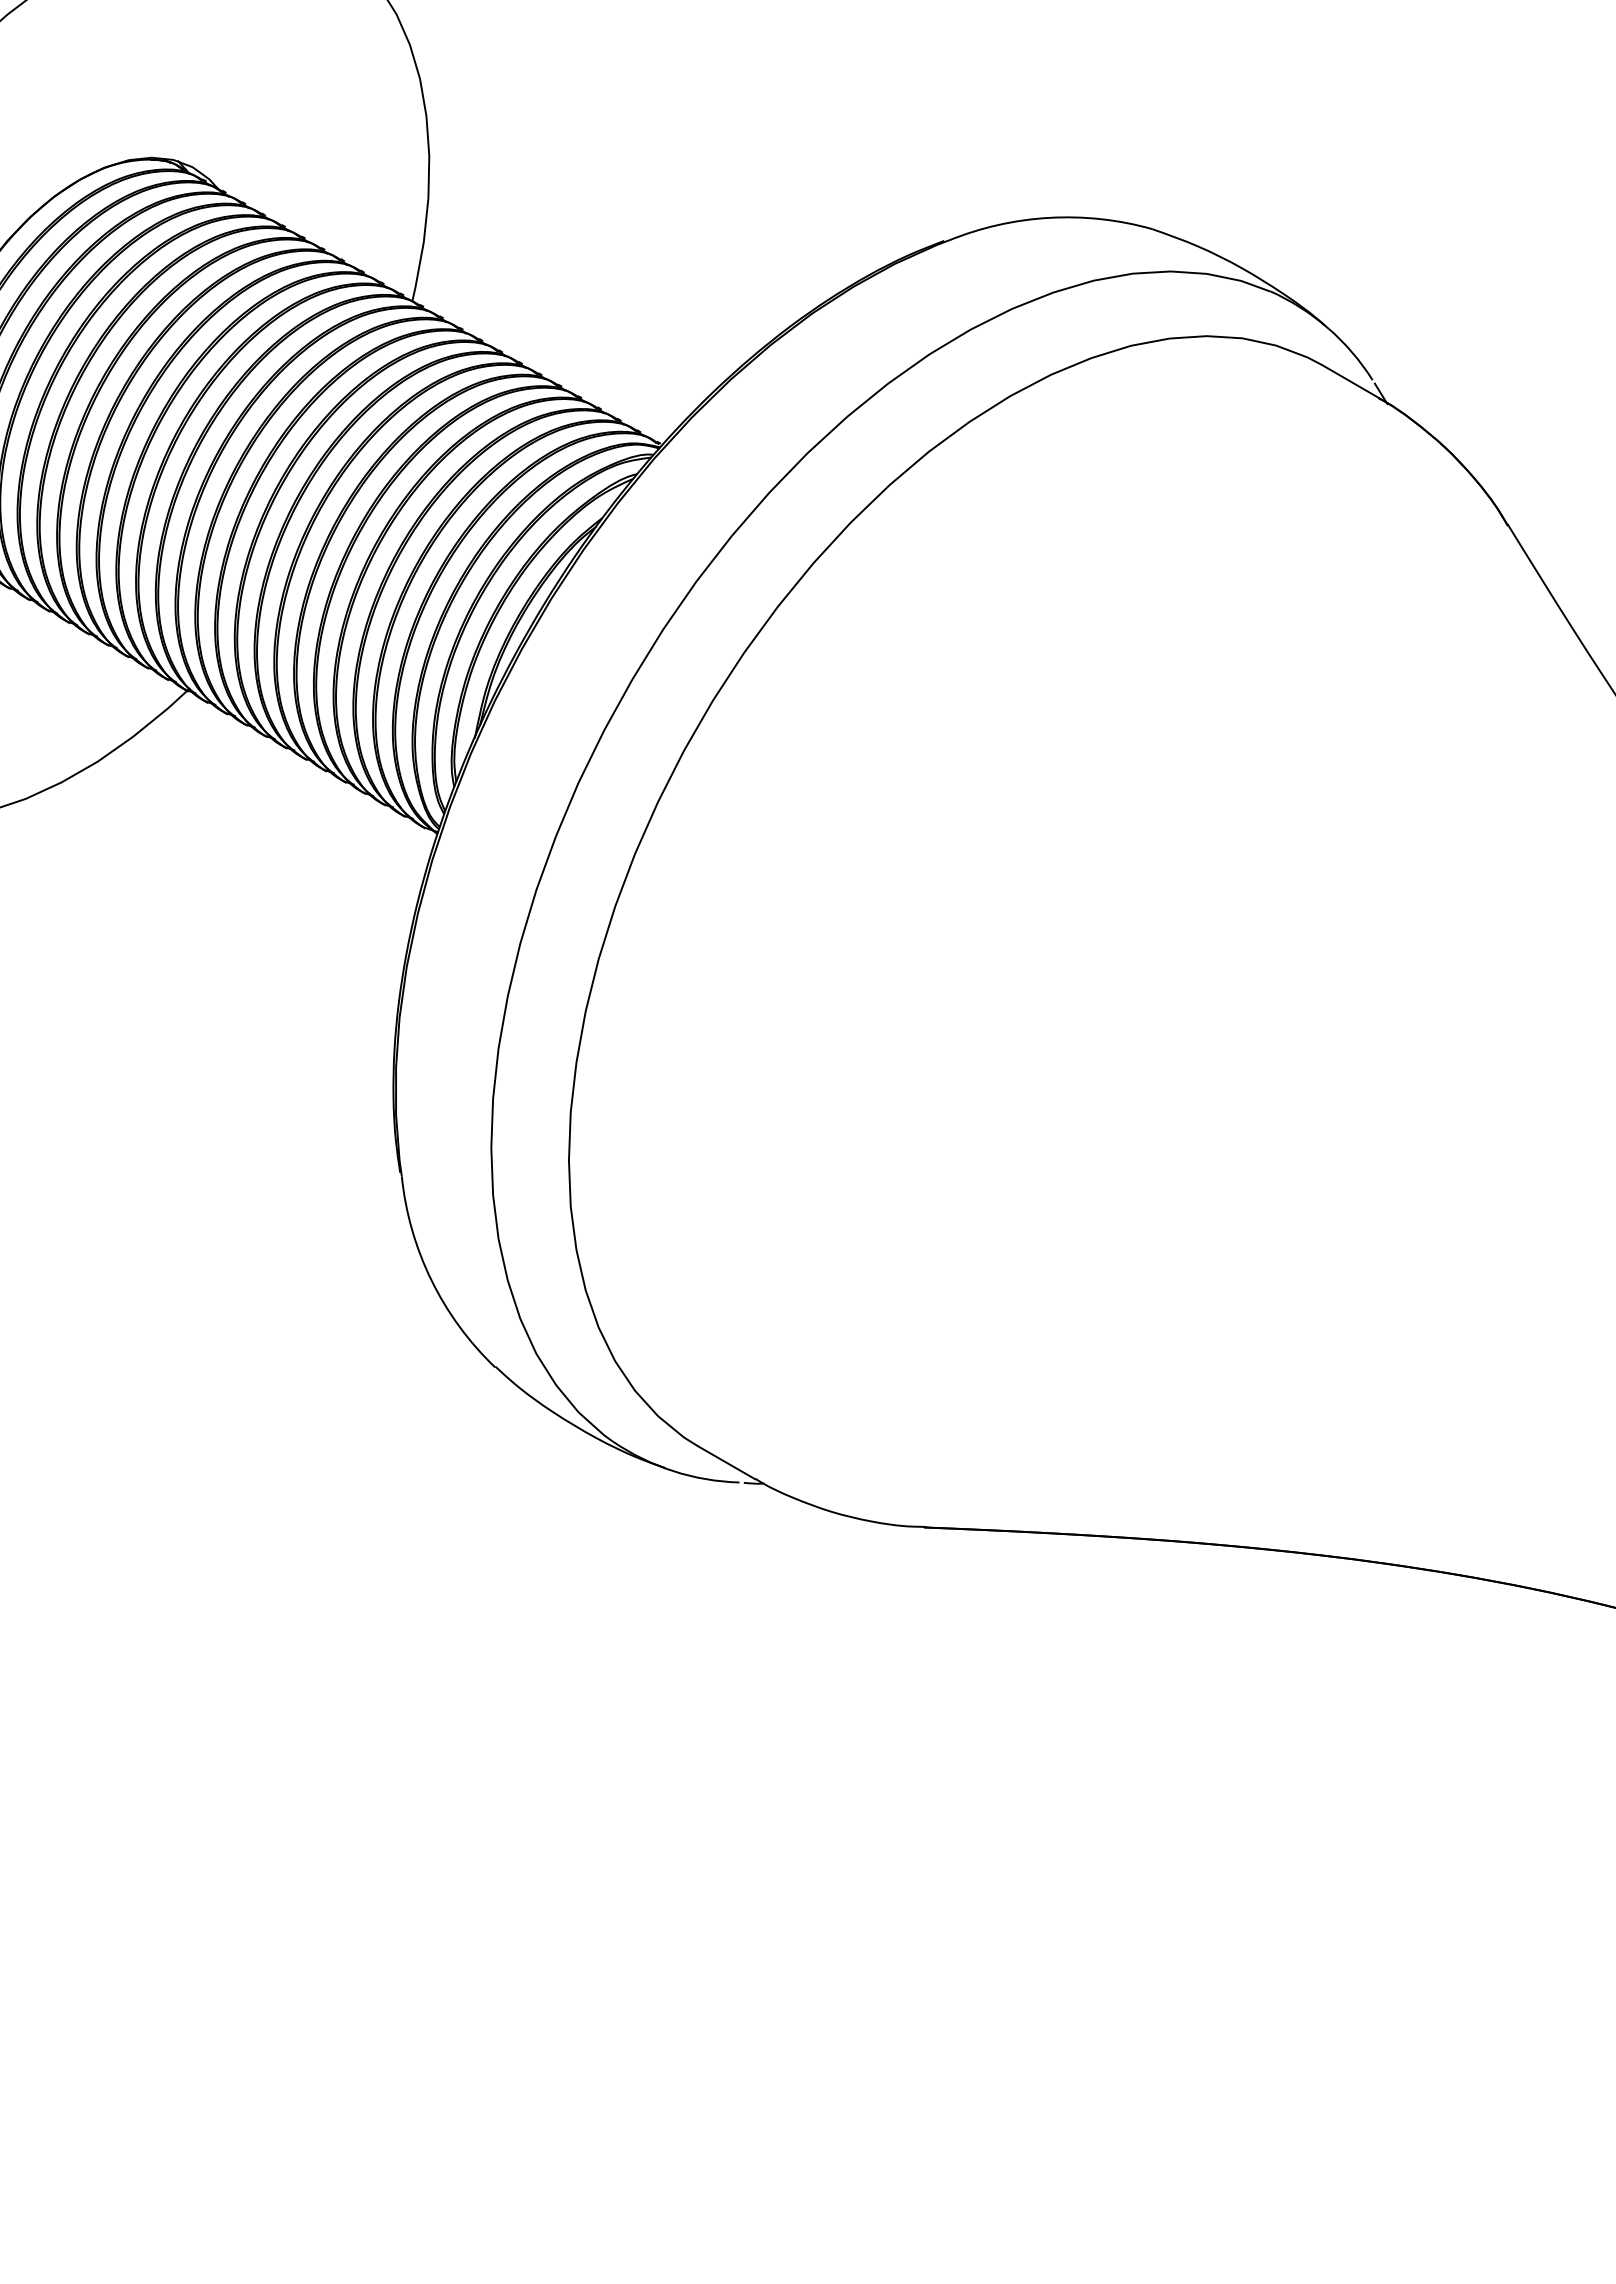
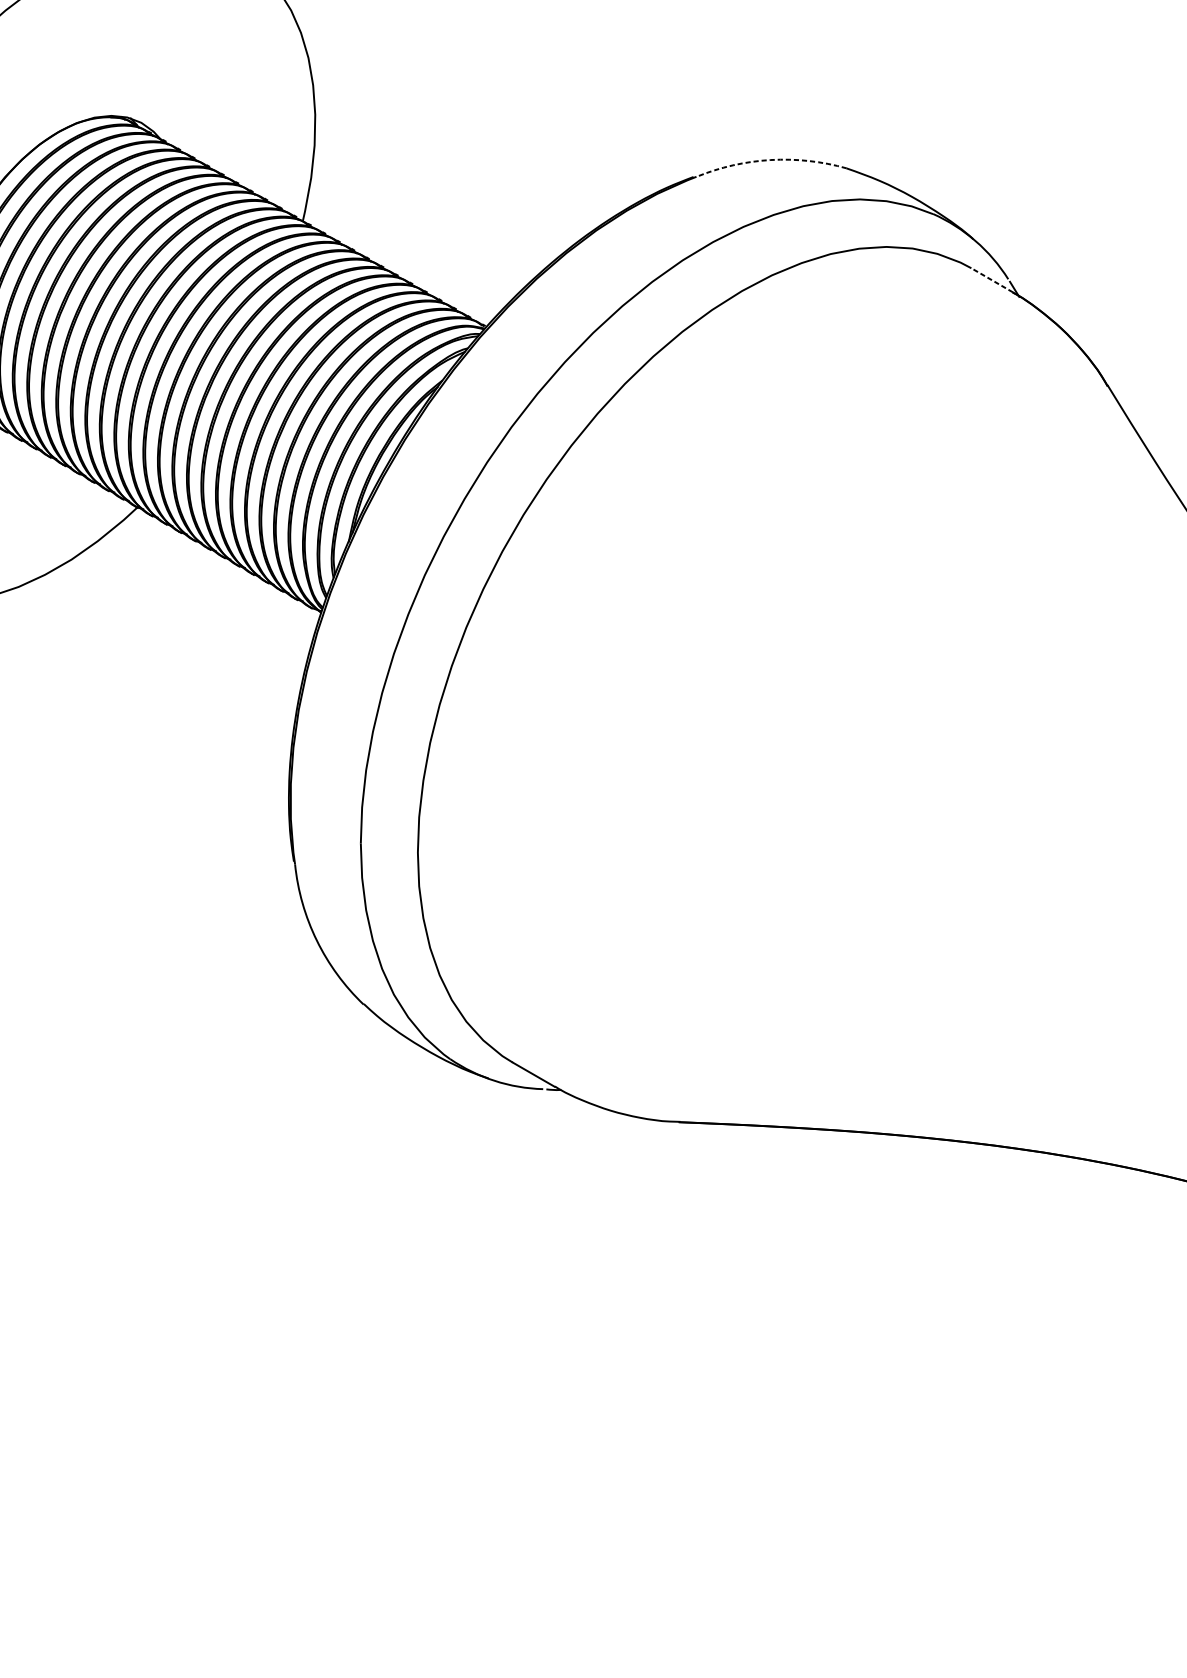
arc: (1049, 217) -> (770, 159), solid -> dashed
line: (1350, 381) -> (992, 280), solid -> dashed

